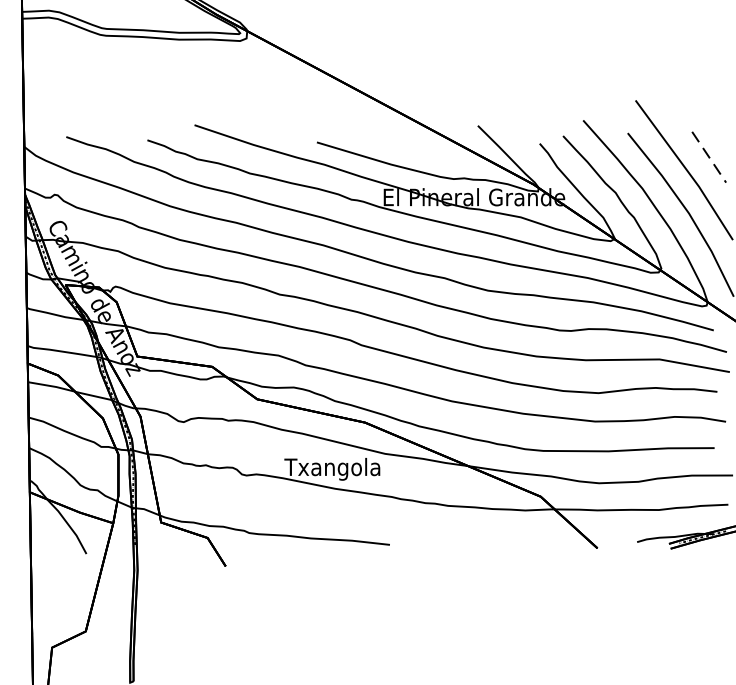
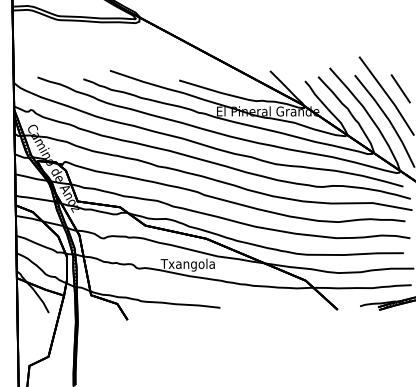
line: (710, 158) -> (401, 89), dashed -> solid

